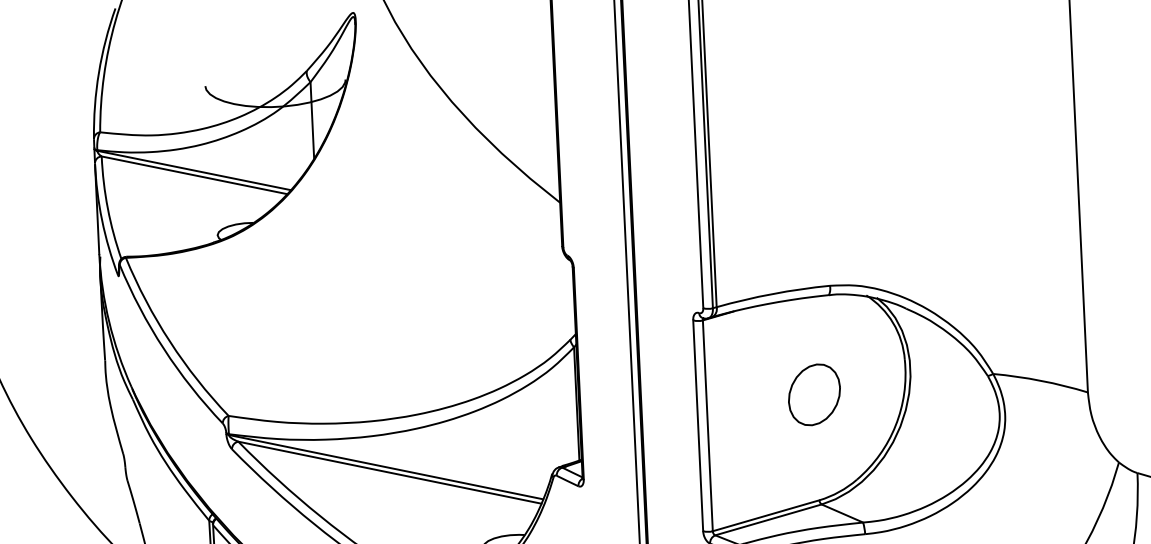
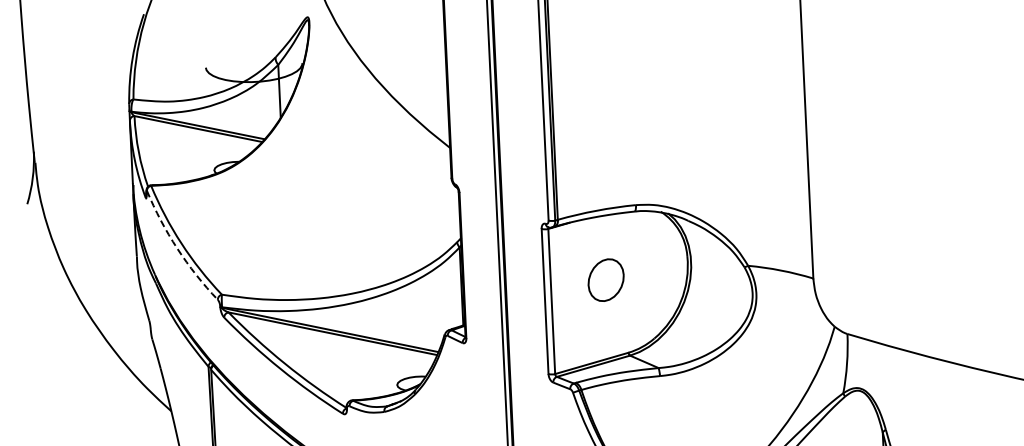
arc: (164, 348) -> (177, 248), solid -> dashed
part: (813, 393) -> (605, 279), moved

